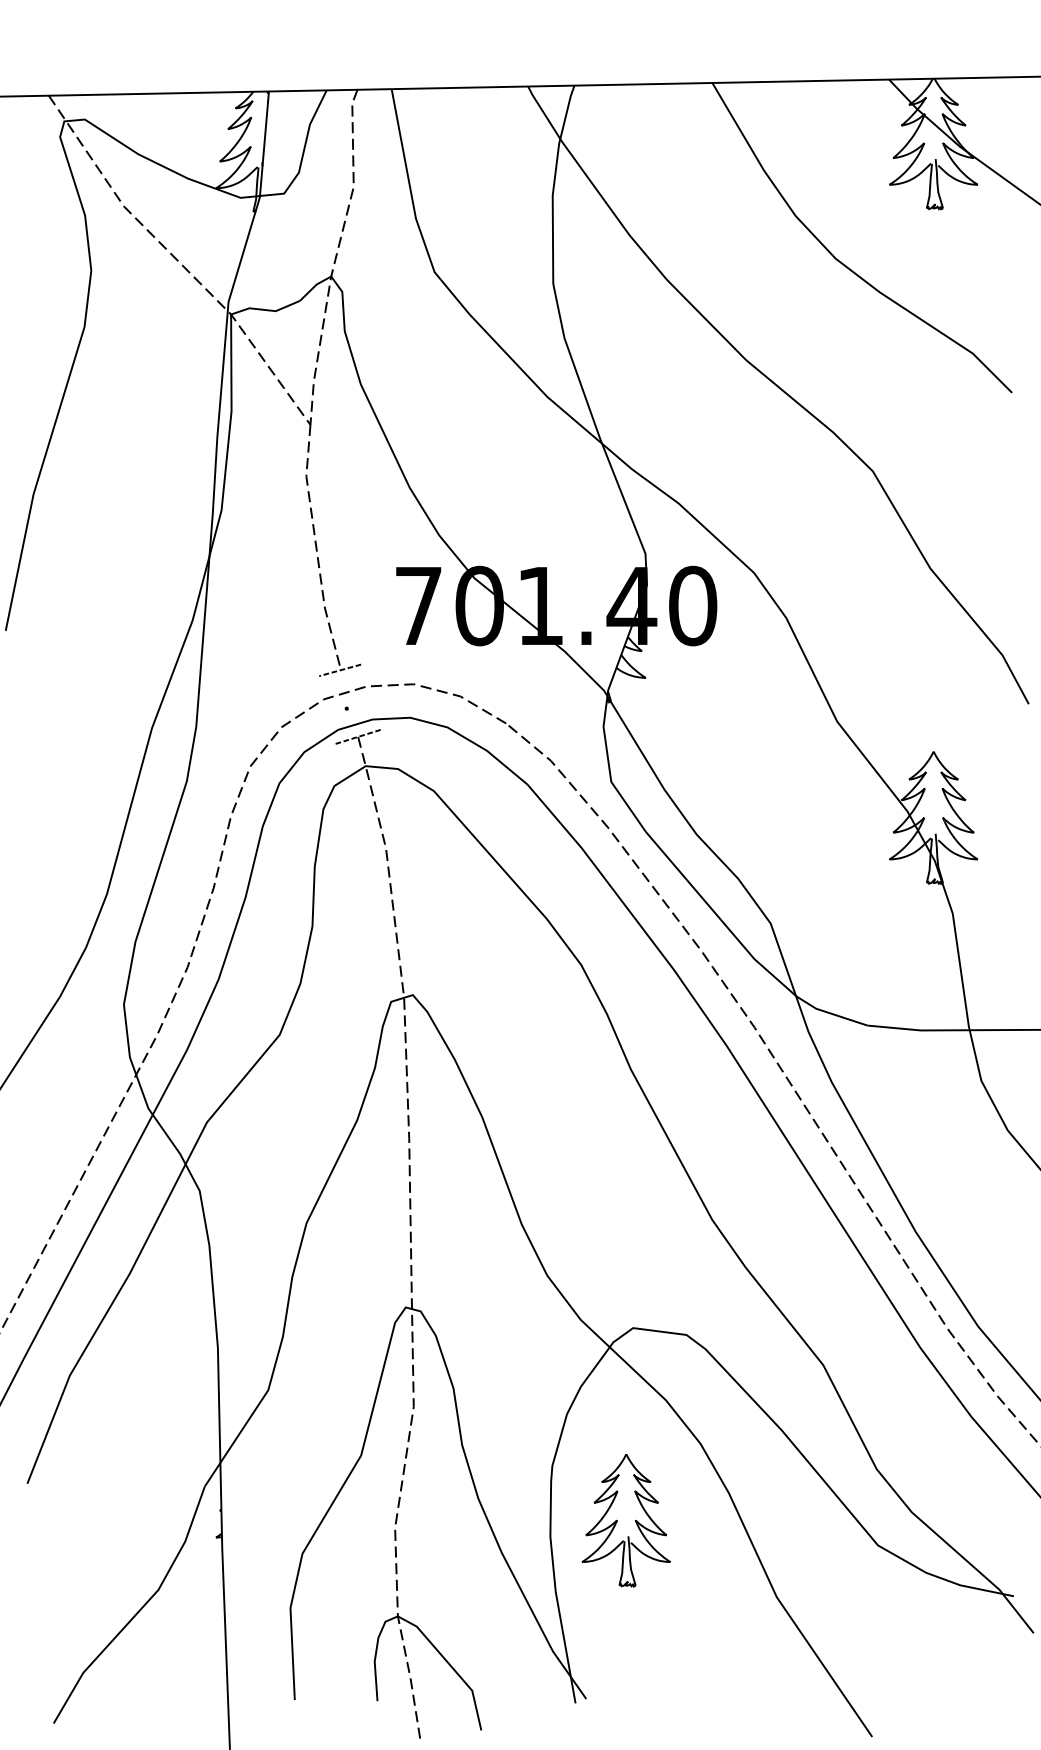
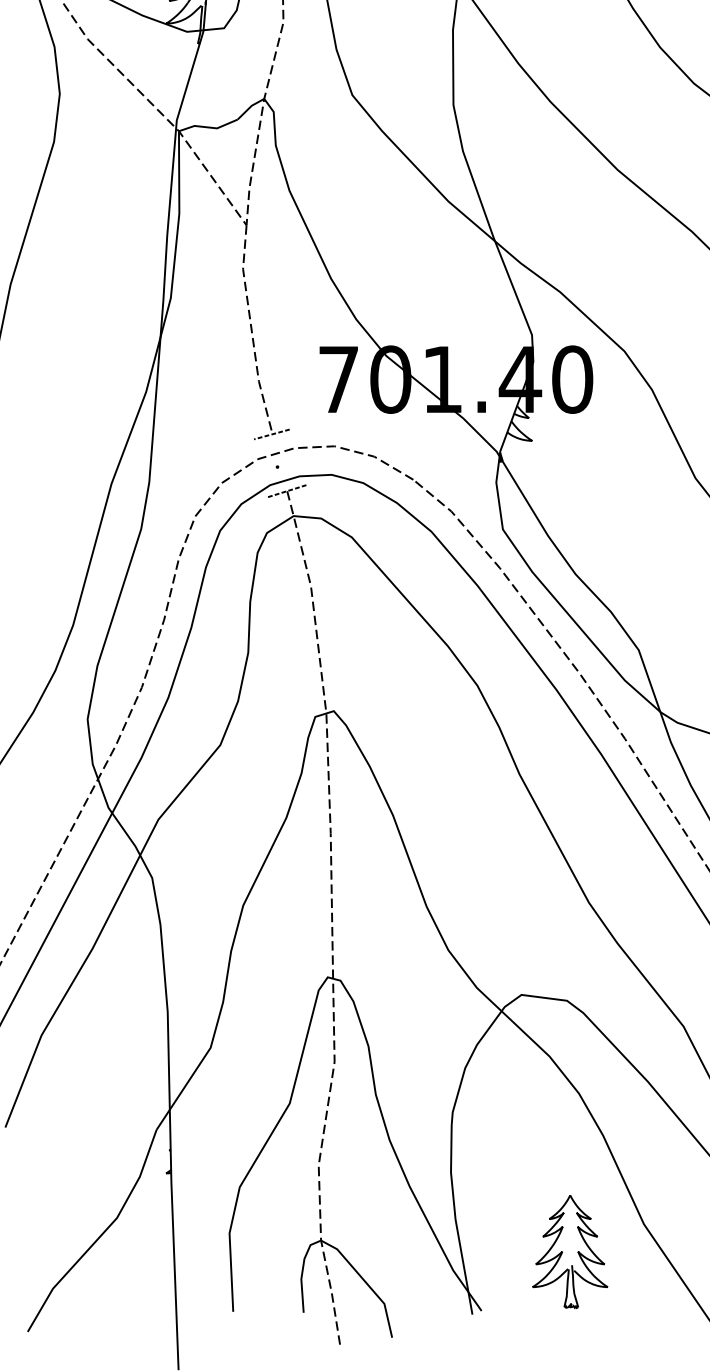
part: (625, 1520) -> (569, 1251), moved

